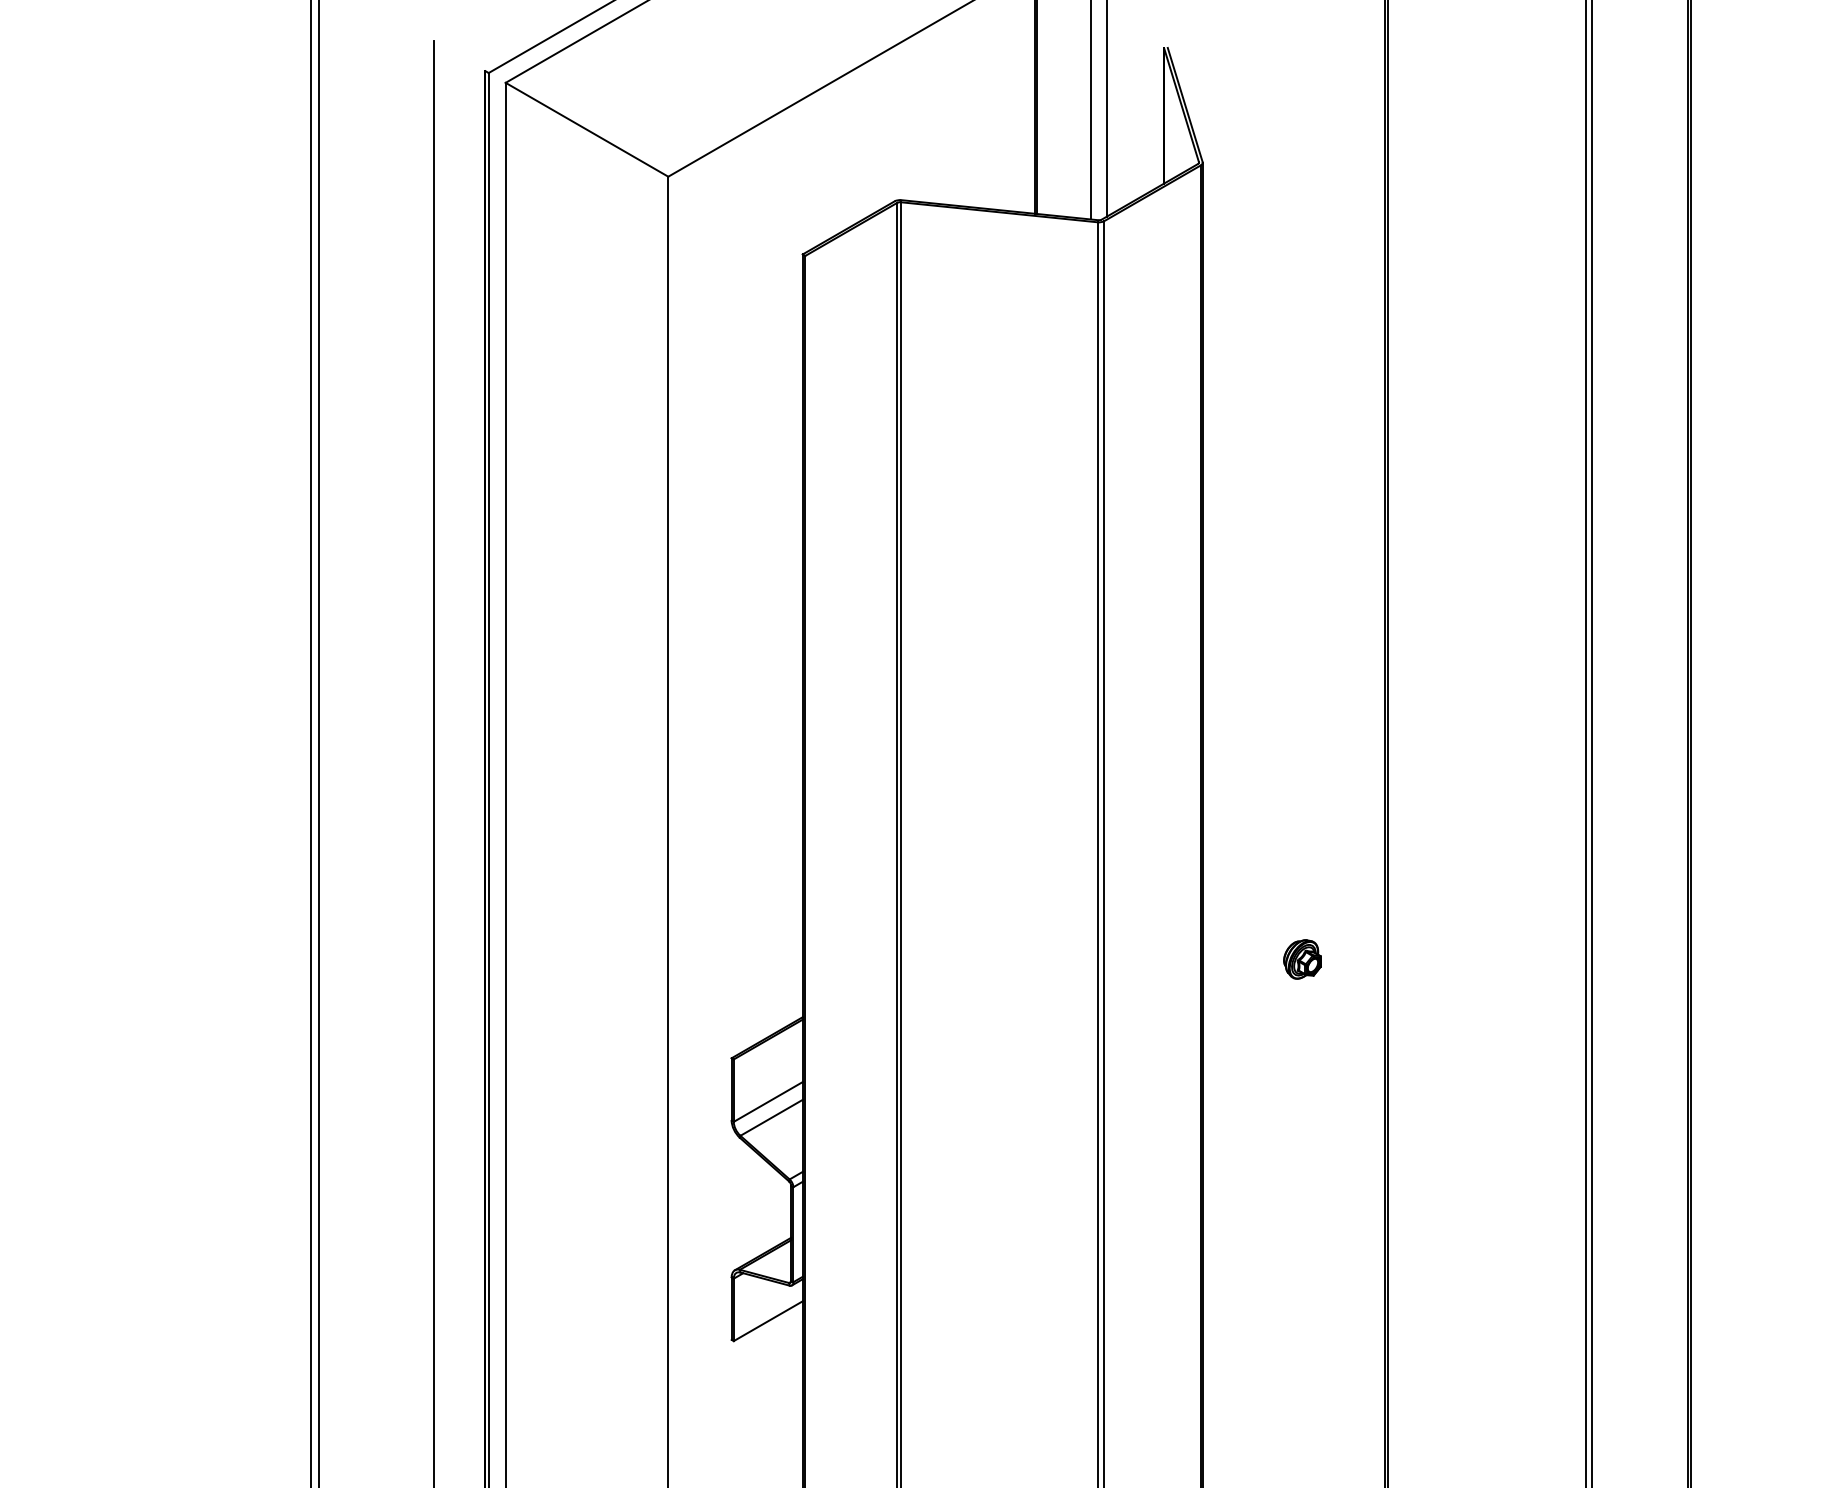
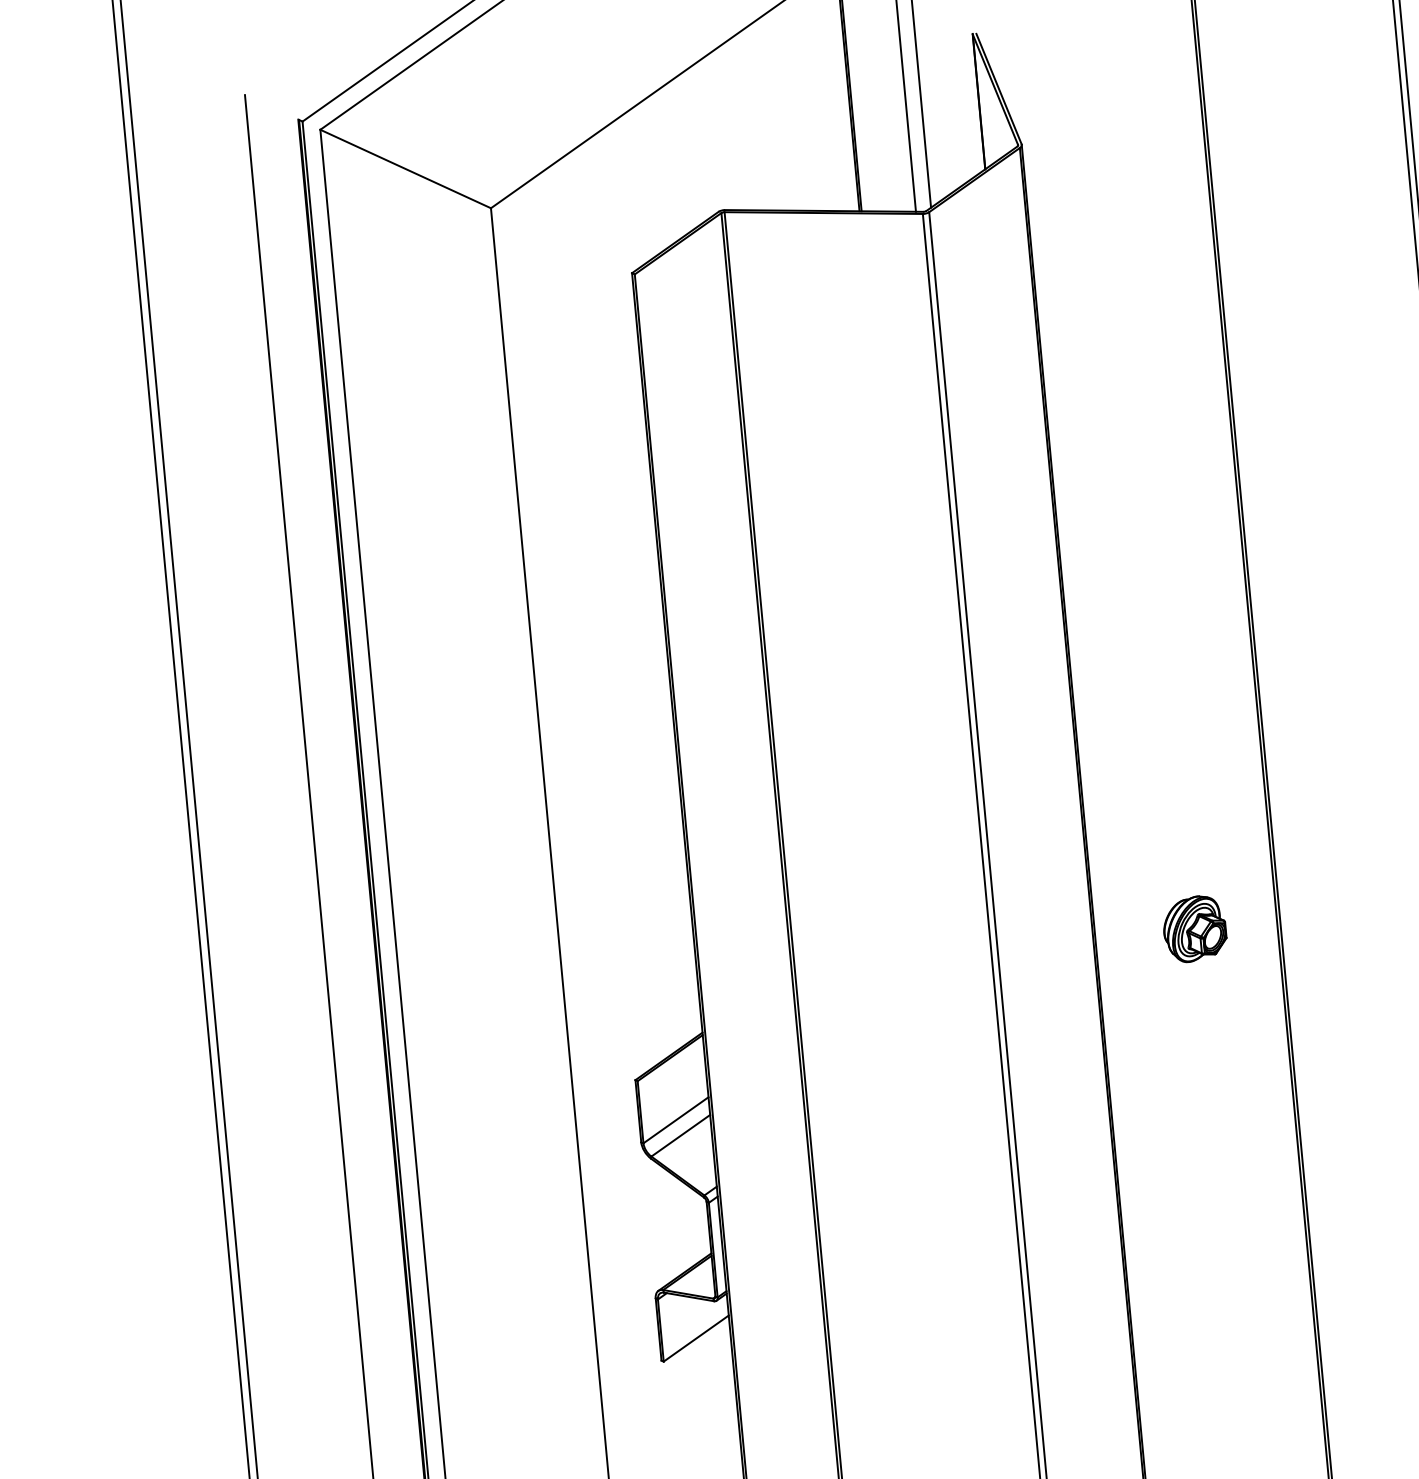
part: (1302, 959) -> (1194, 929), size x1.67

